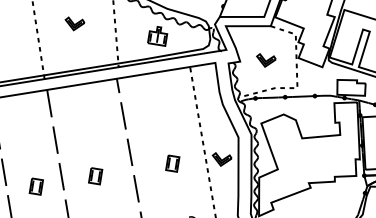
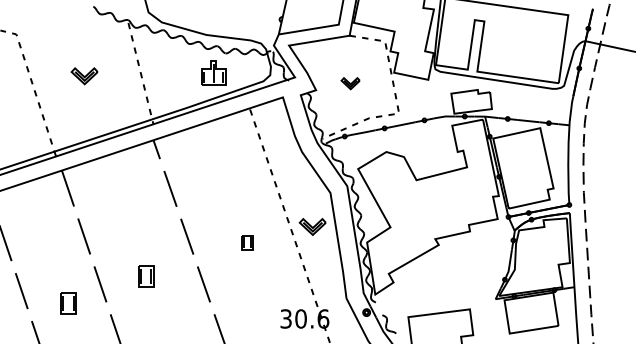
part: (158, 35) -> (213, 72), moved
part: (265, 60) -> (350, 83), size x0.7
part: (172, 163) -> (247, 242), size x0.7

